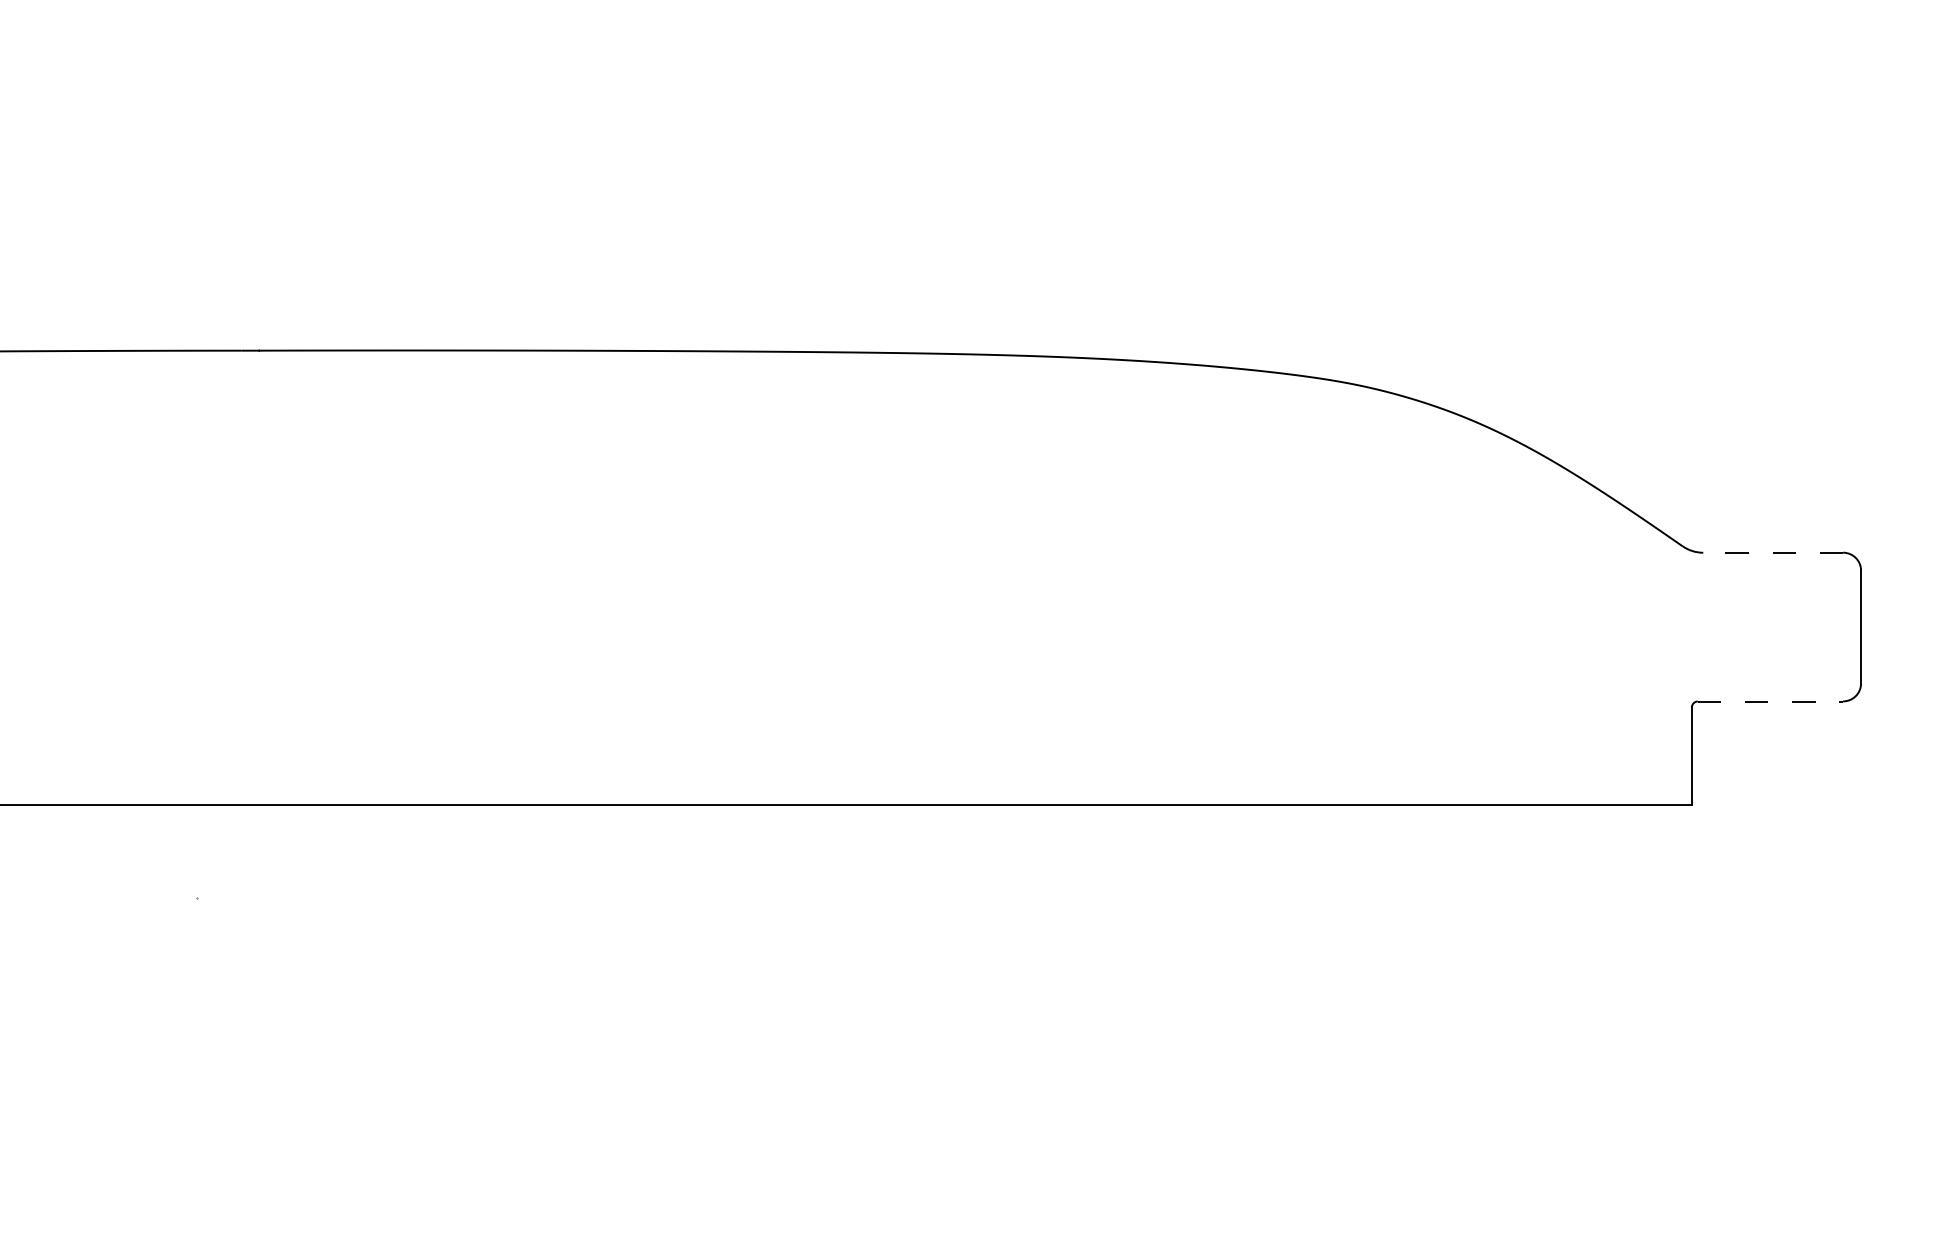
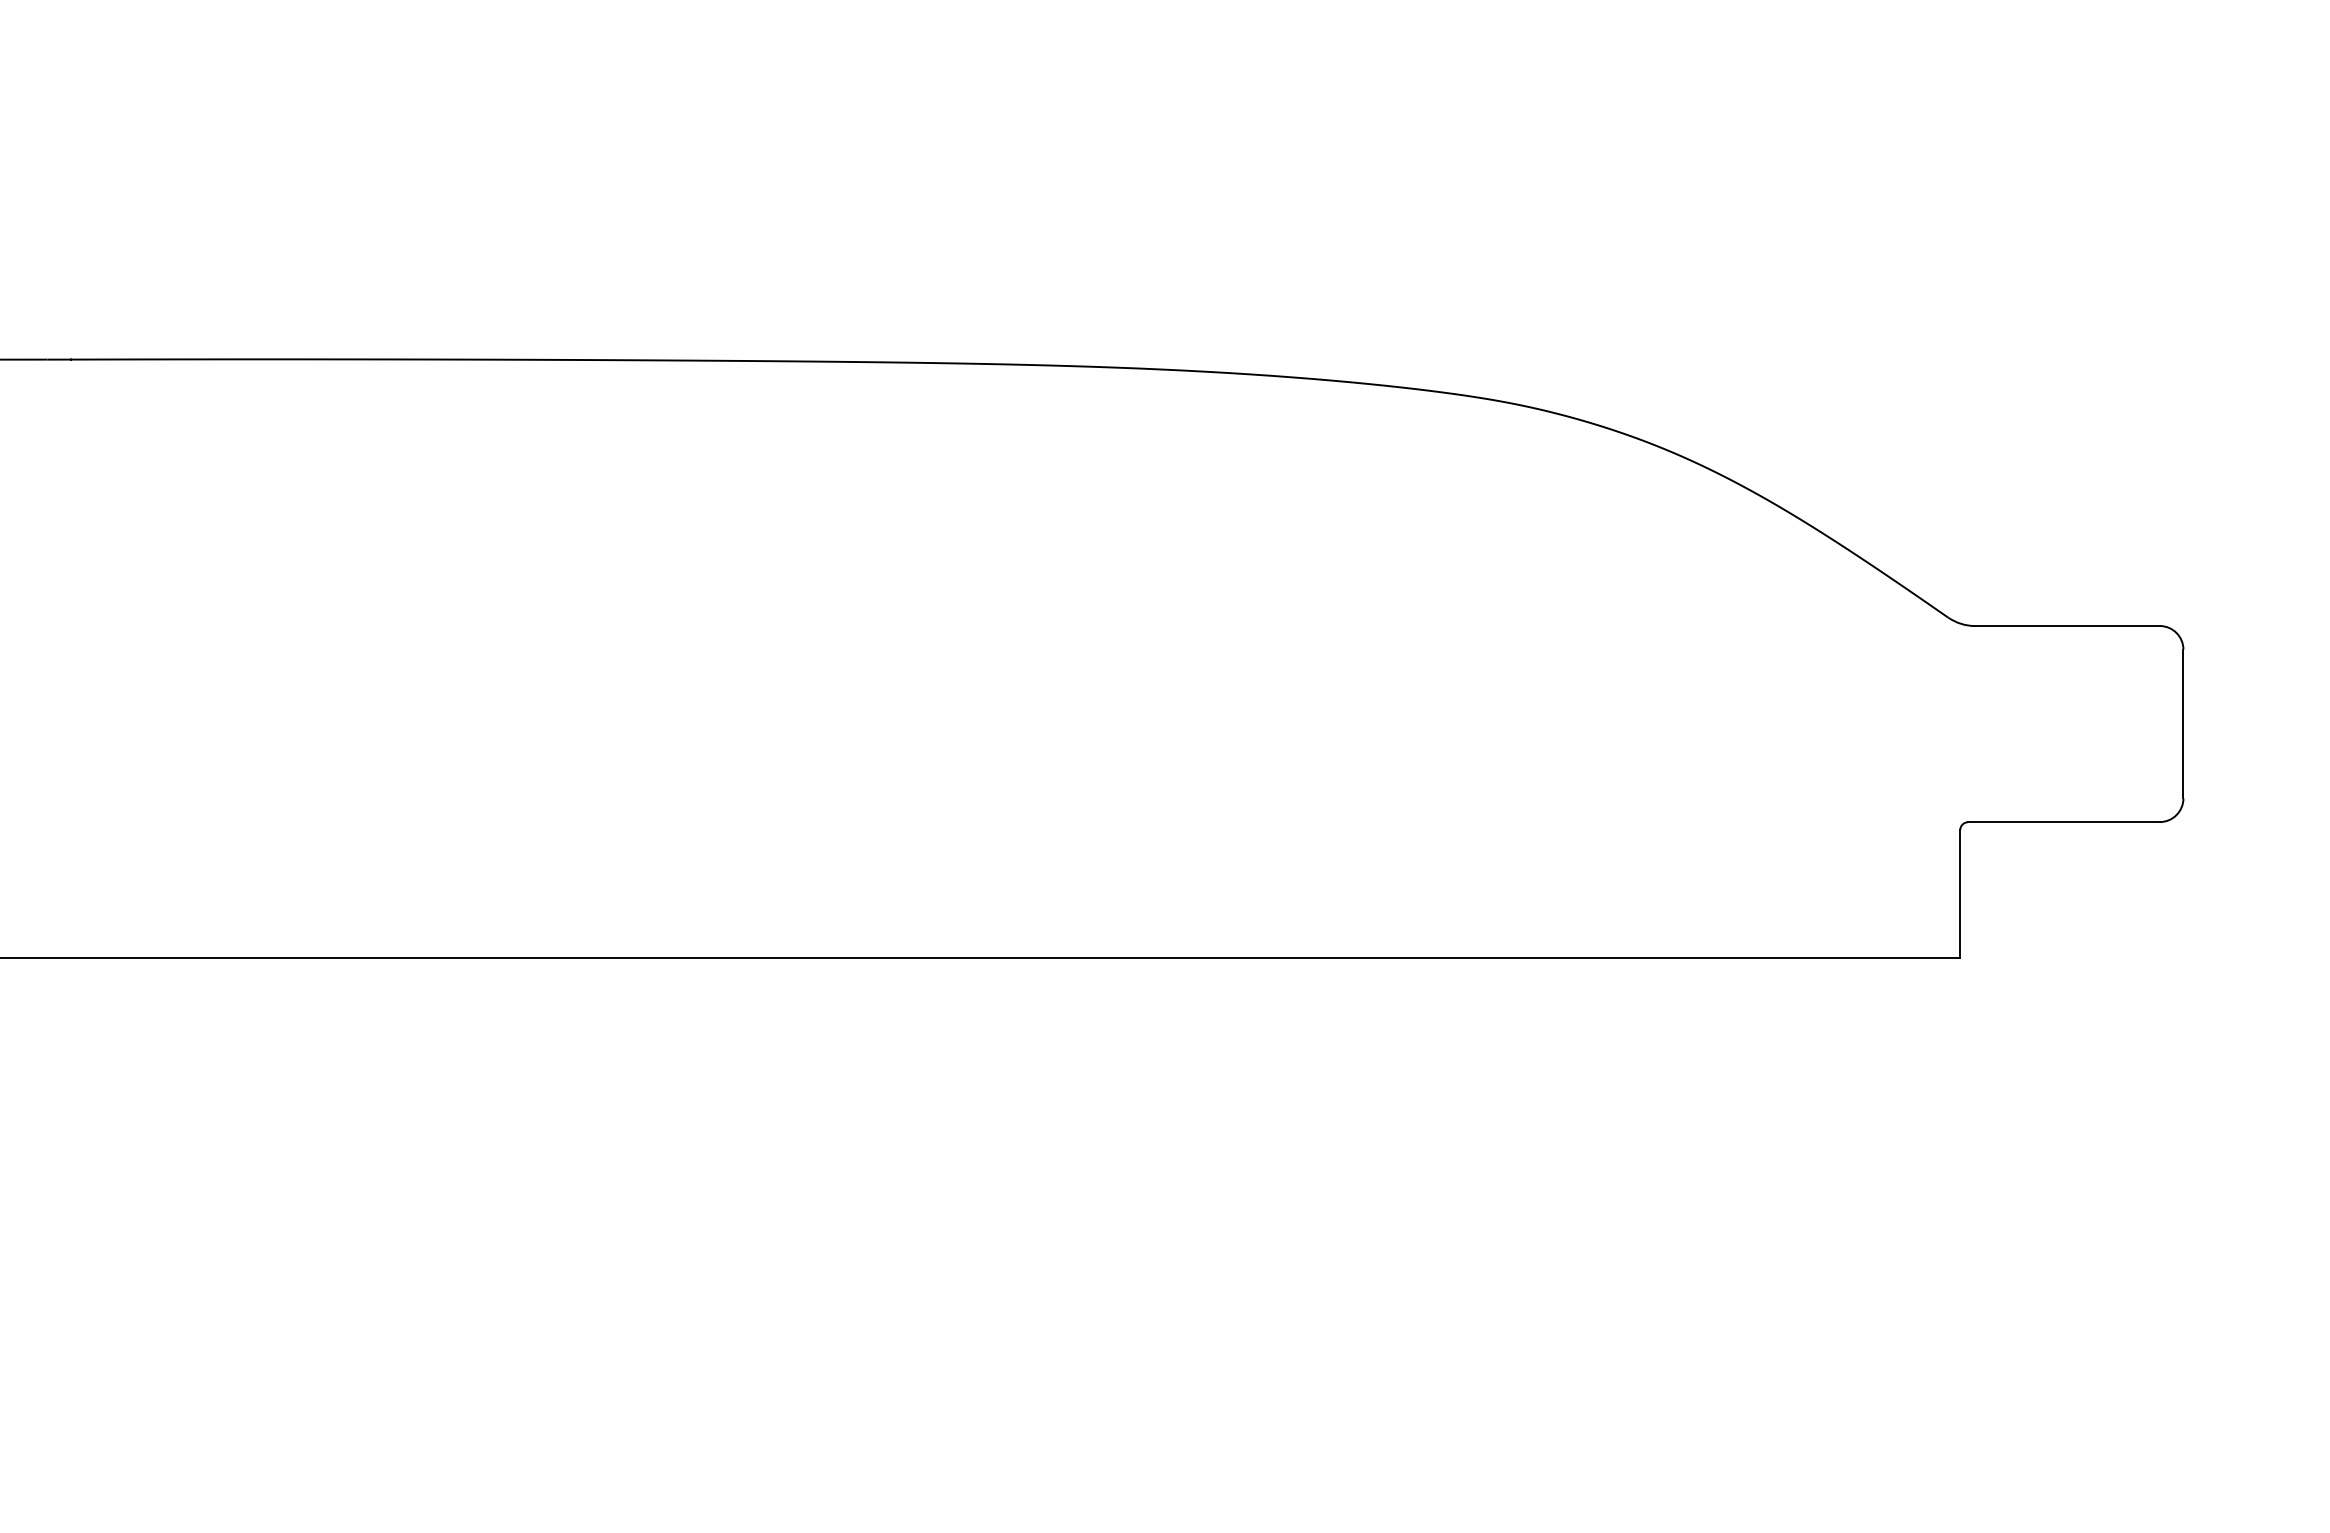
line: (1773, 552) -> (2067, 625), dashed -> solid
line: (1770, 701) -> (2063, 822), dashed -> solid

